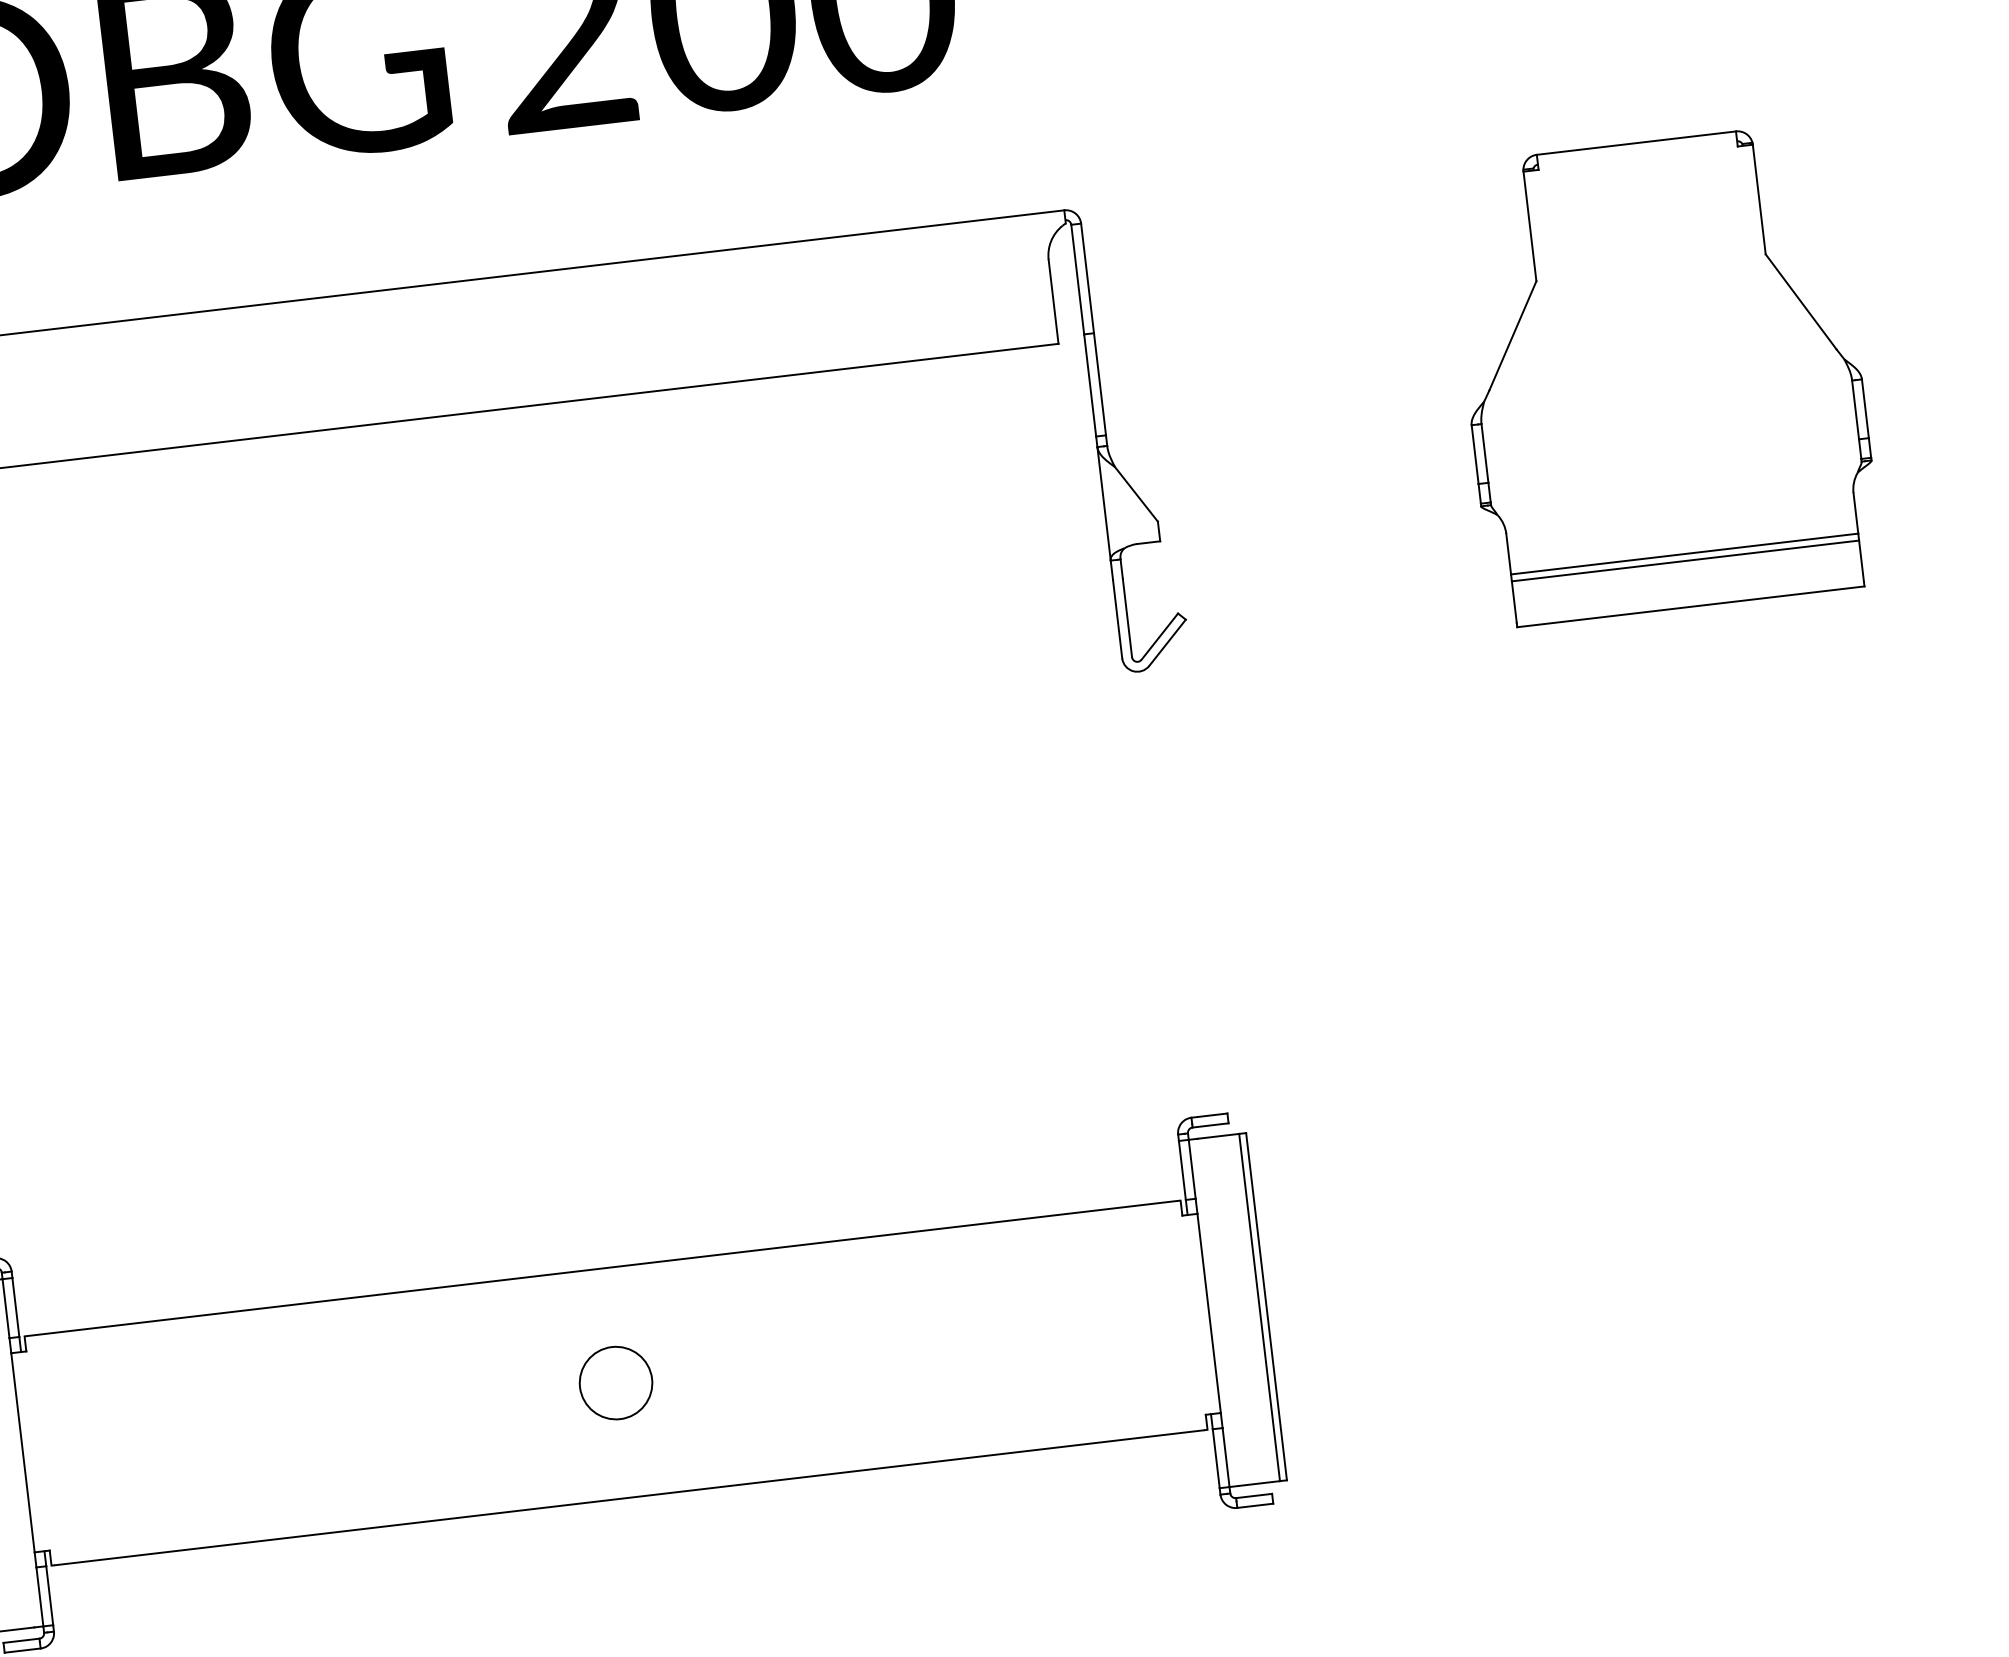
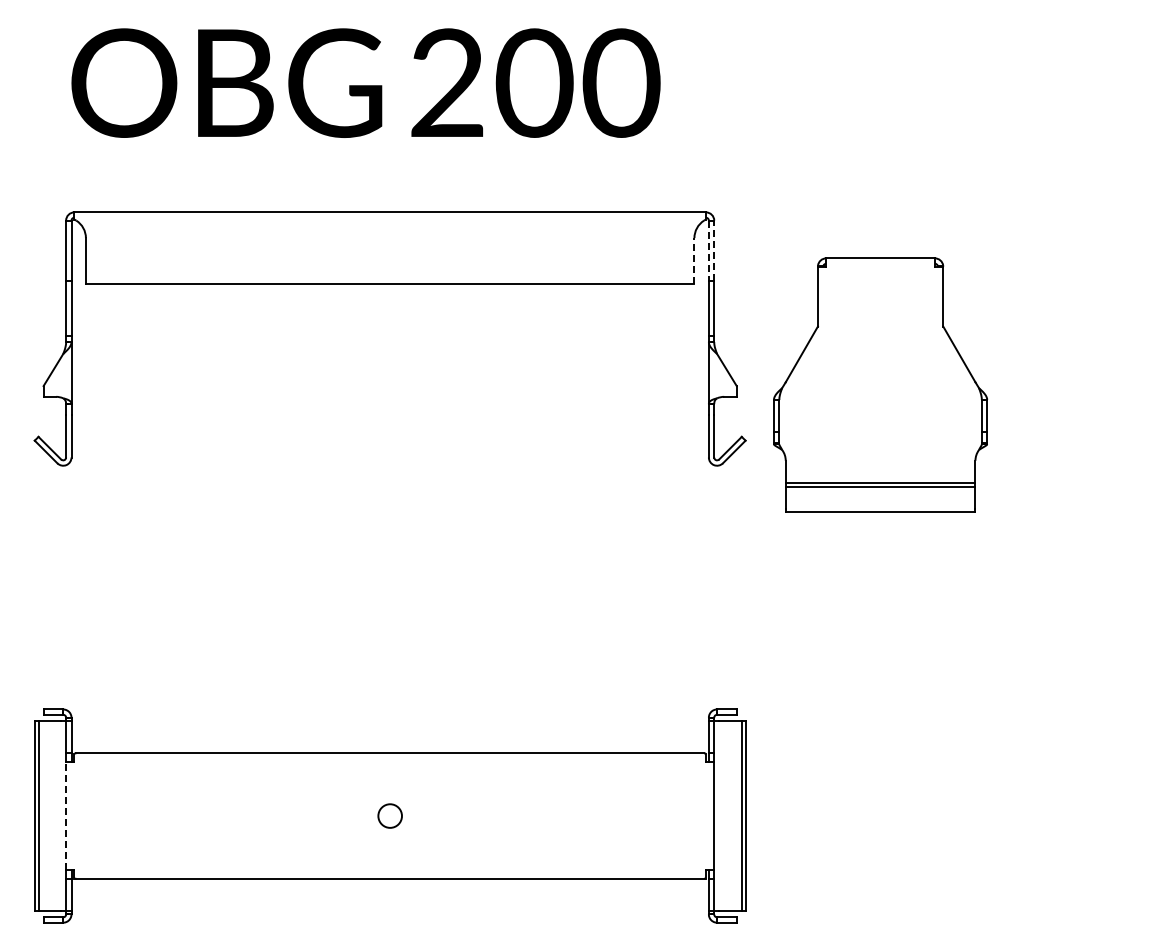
line: (1088, 278) -> (714, 250), solid -> dashed
line: (1077, 279) -> (708, 250), solid -> dashed
line: (1053, 302) -> (694, 261), solid -> dashed
part: (1663, 373) -> (880, 384), moved
circle: (614, 1382) -> (389, 815), size x0.6
line: (23, 1451) -> (66, 815), solid -> dashed

